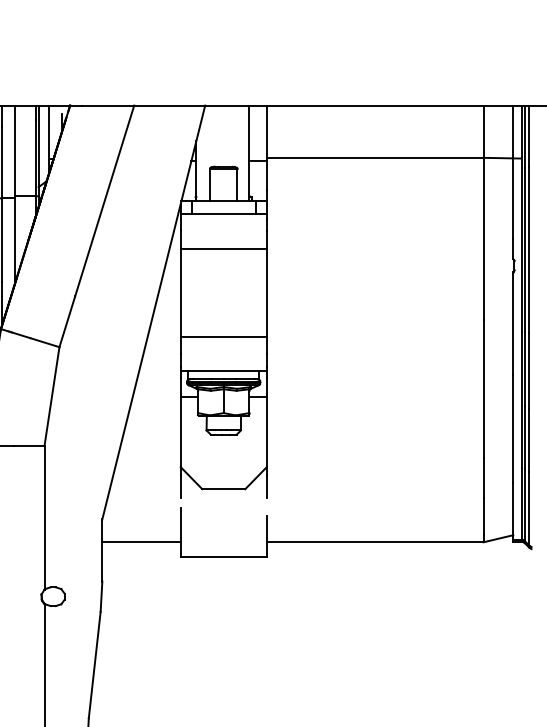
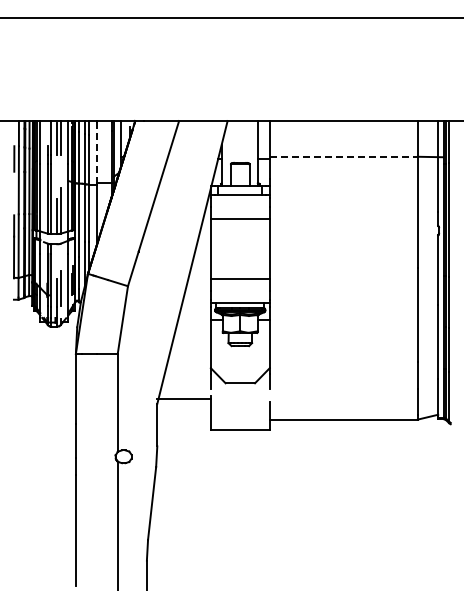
line: (14, 151) -> (97, 152), solid -> dashed
line: (376, 157) -> (344, 156), solid -> dashed
line: (140, 542) -> (183, 398), moved

